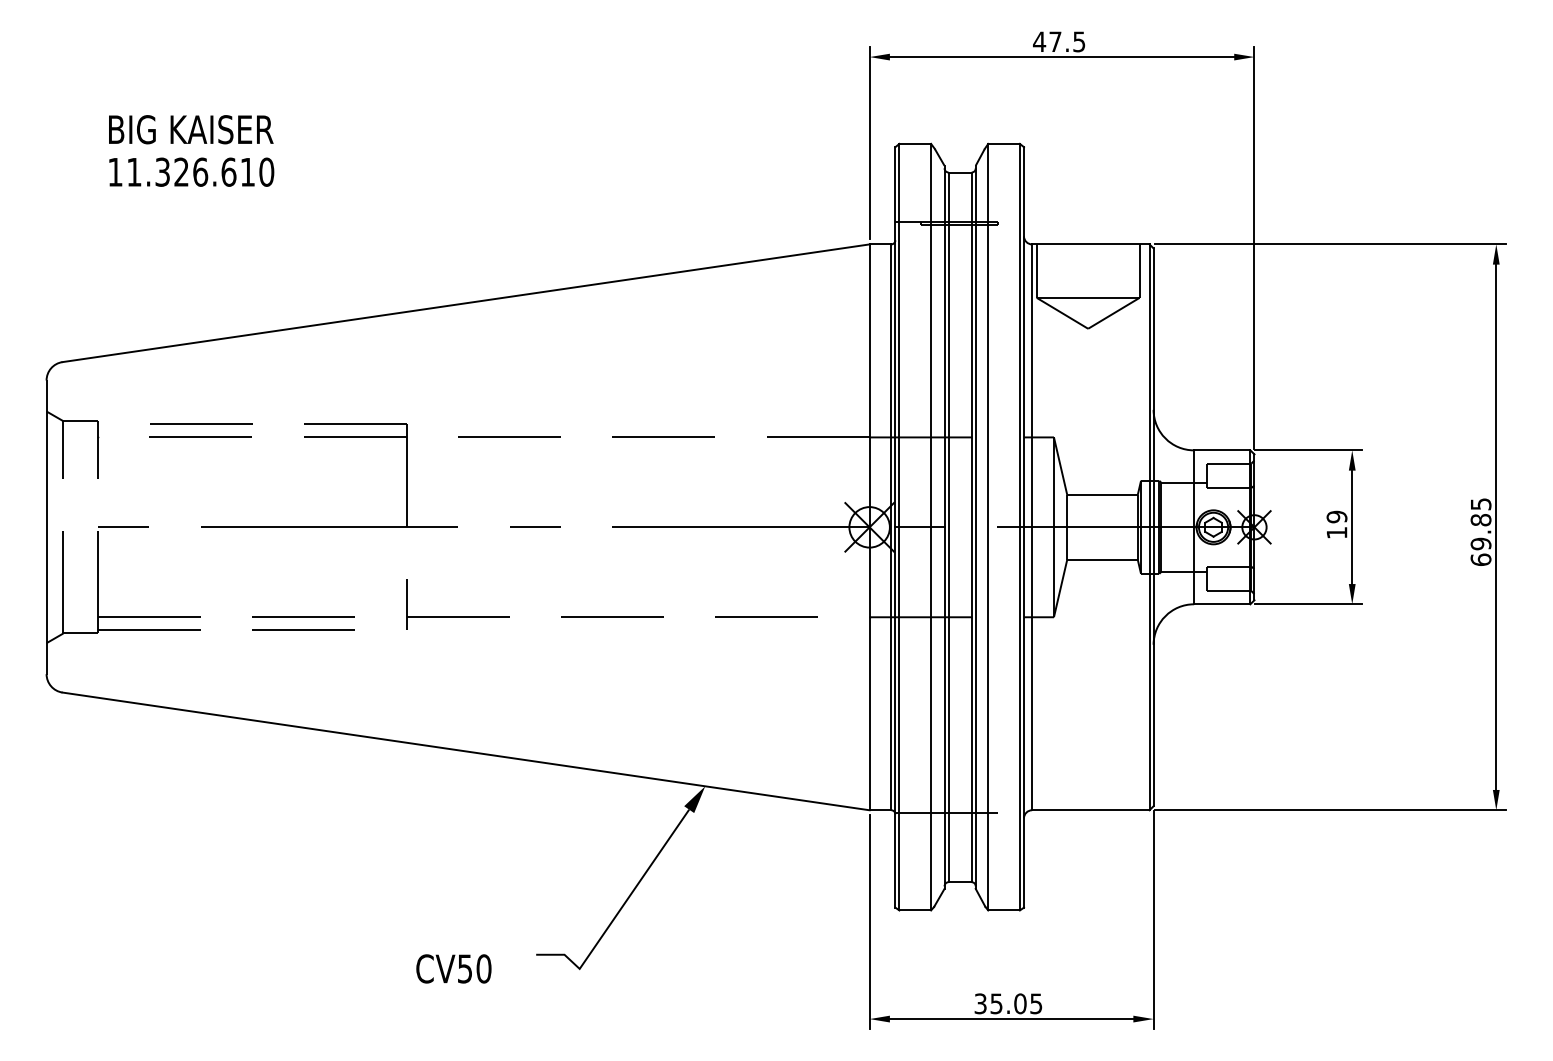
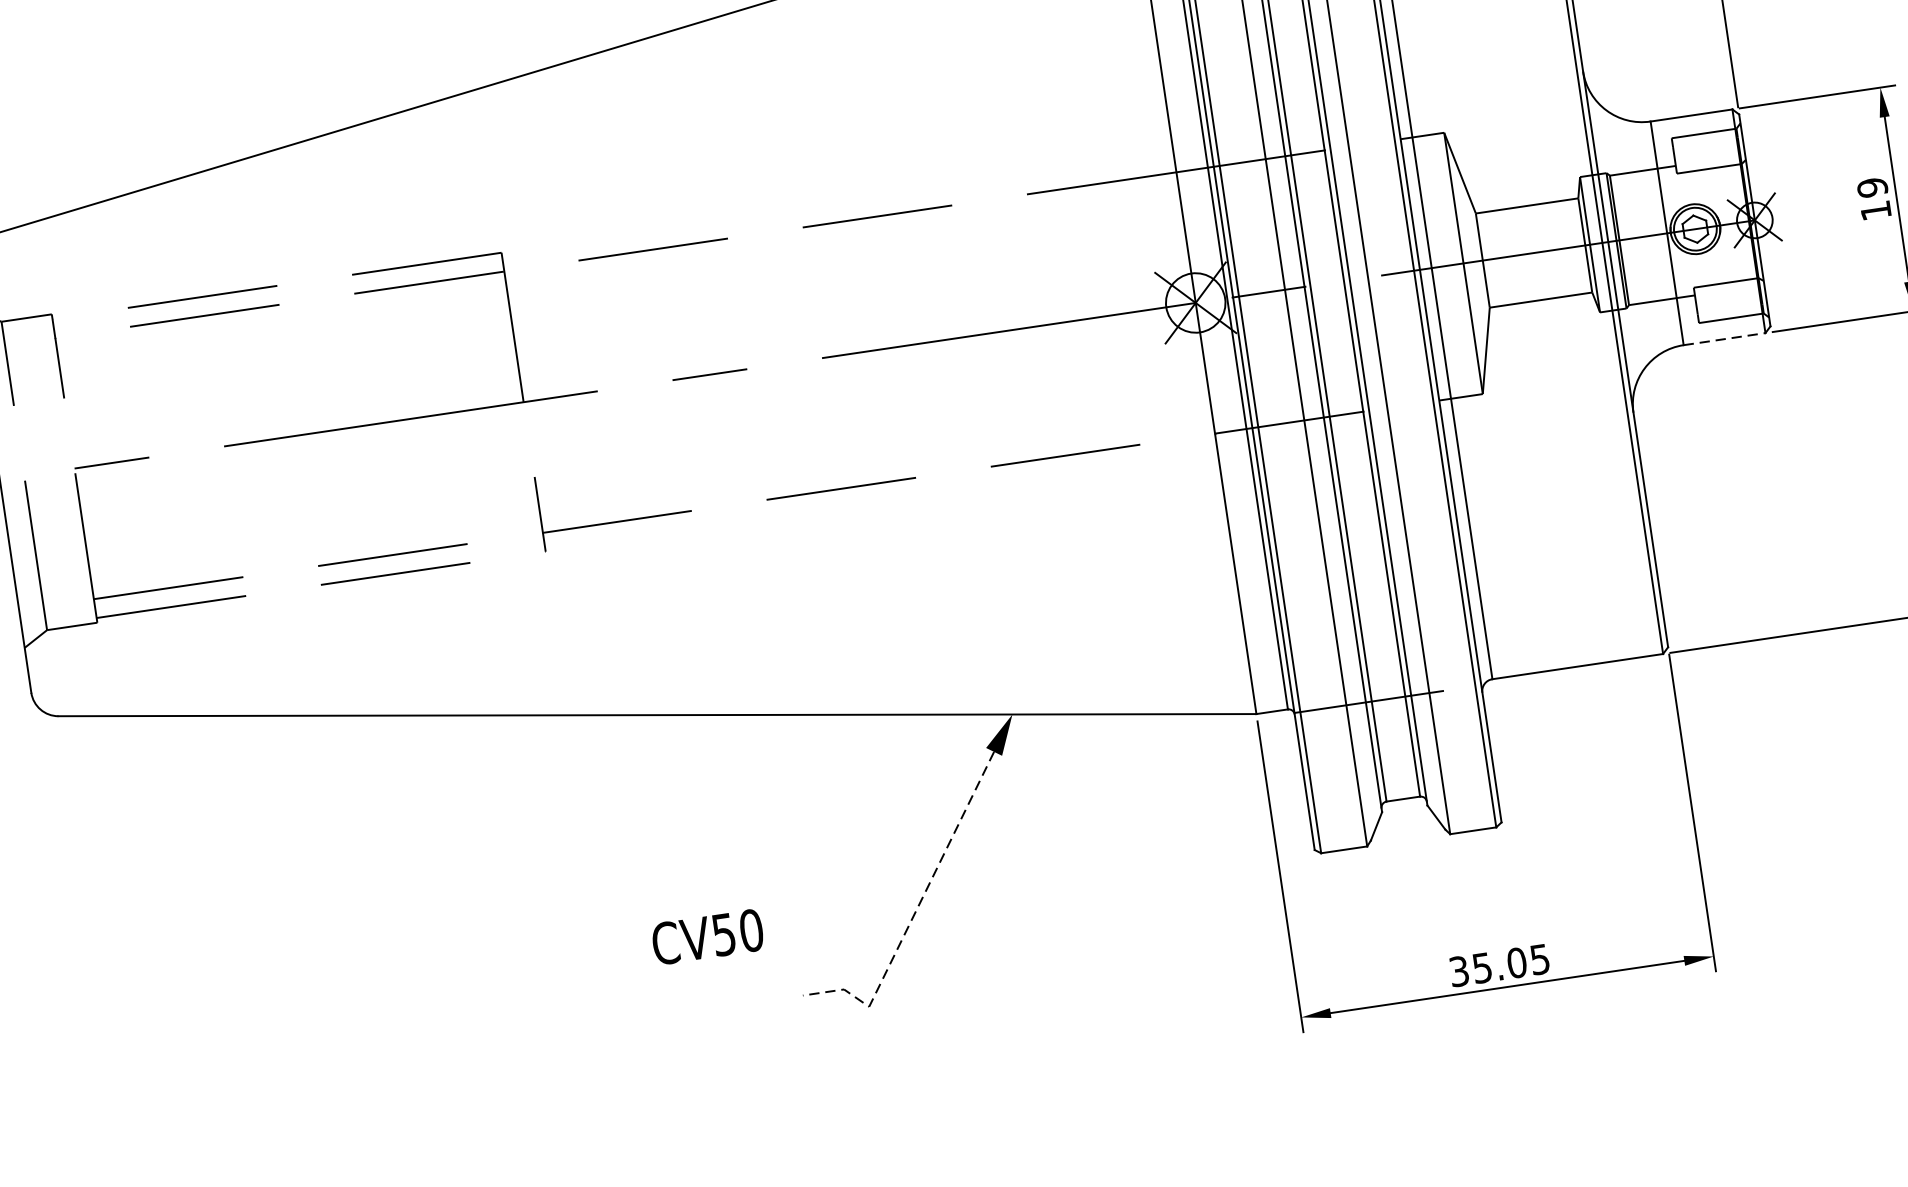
line: (1222, 604) -> (1724, 339), solid -> dashed
line: (619, 910) -> (914, 913), solid -> dashed
text: (453, 968) -> (707, 936), moved

